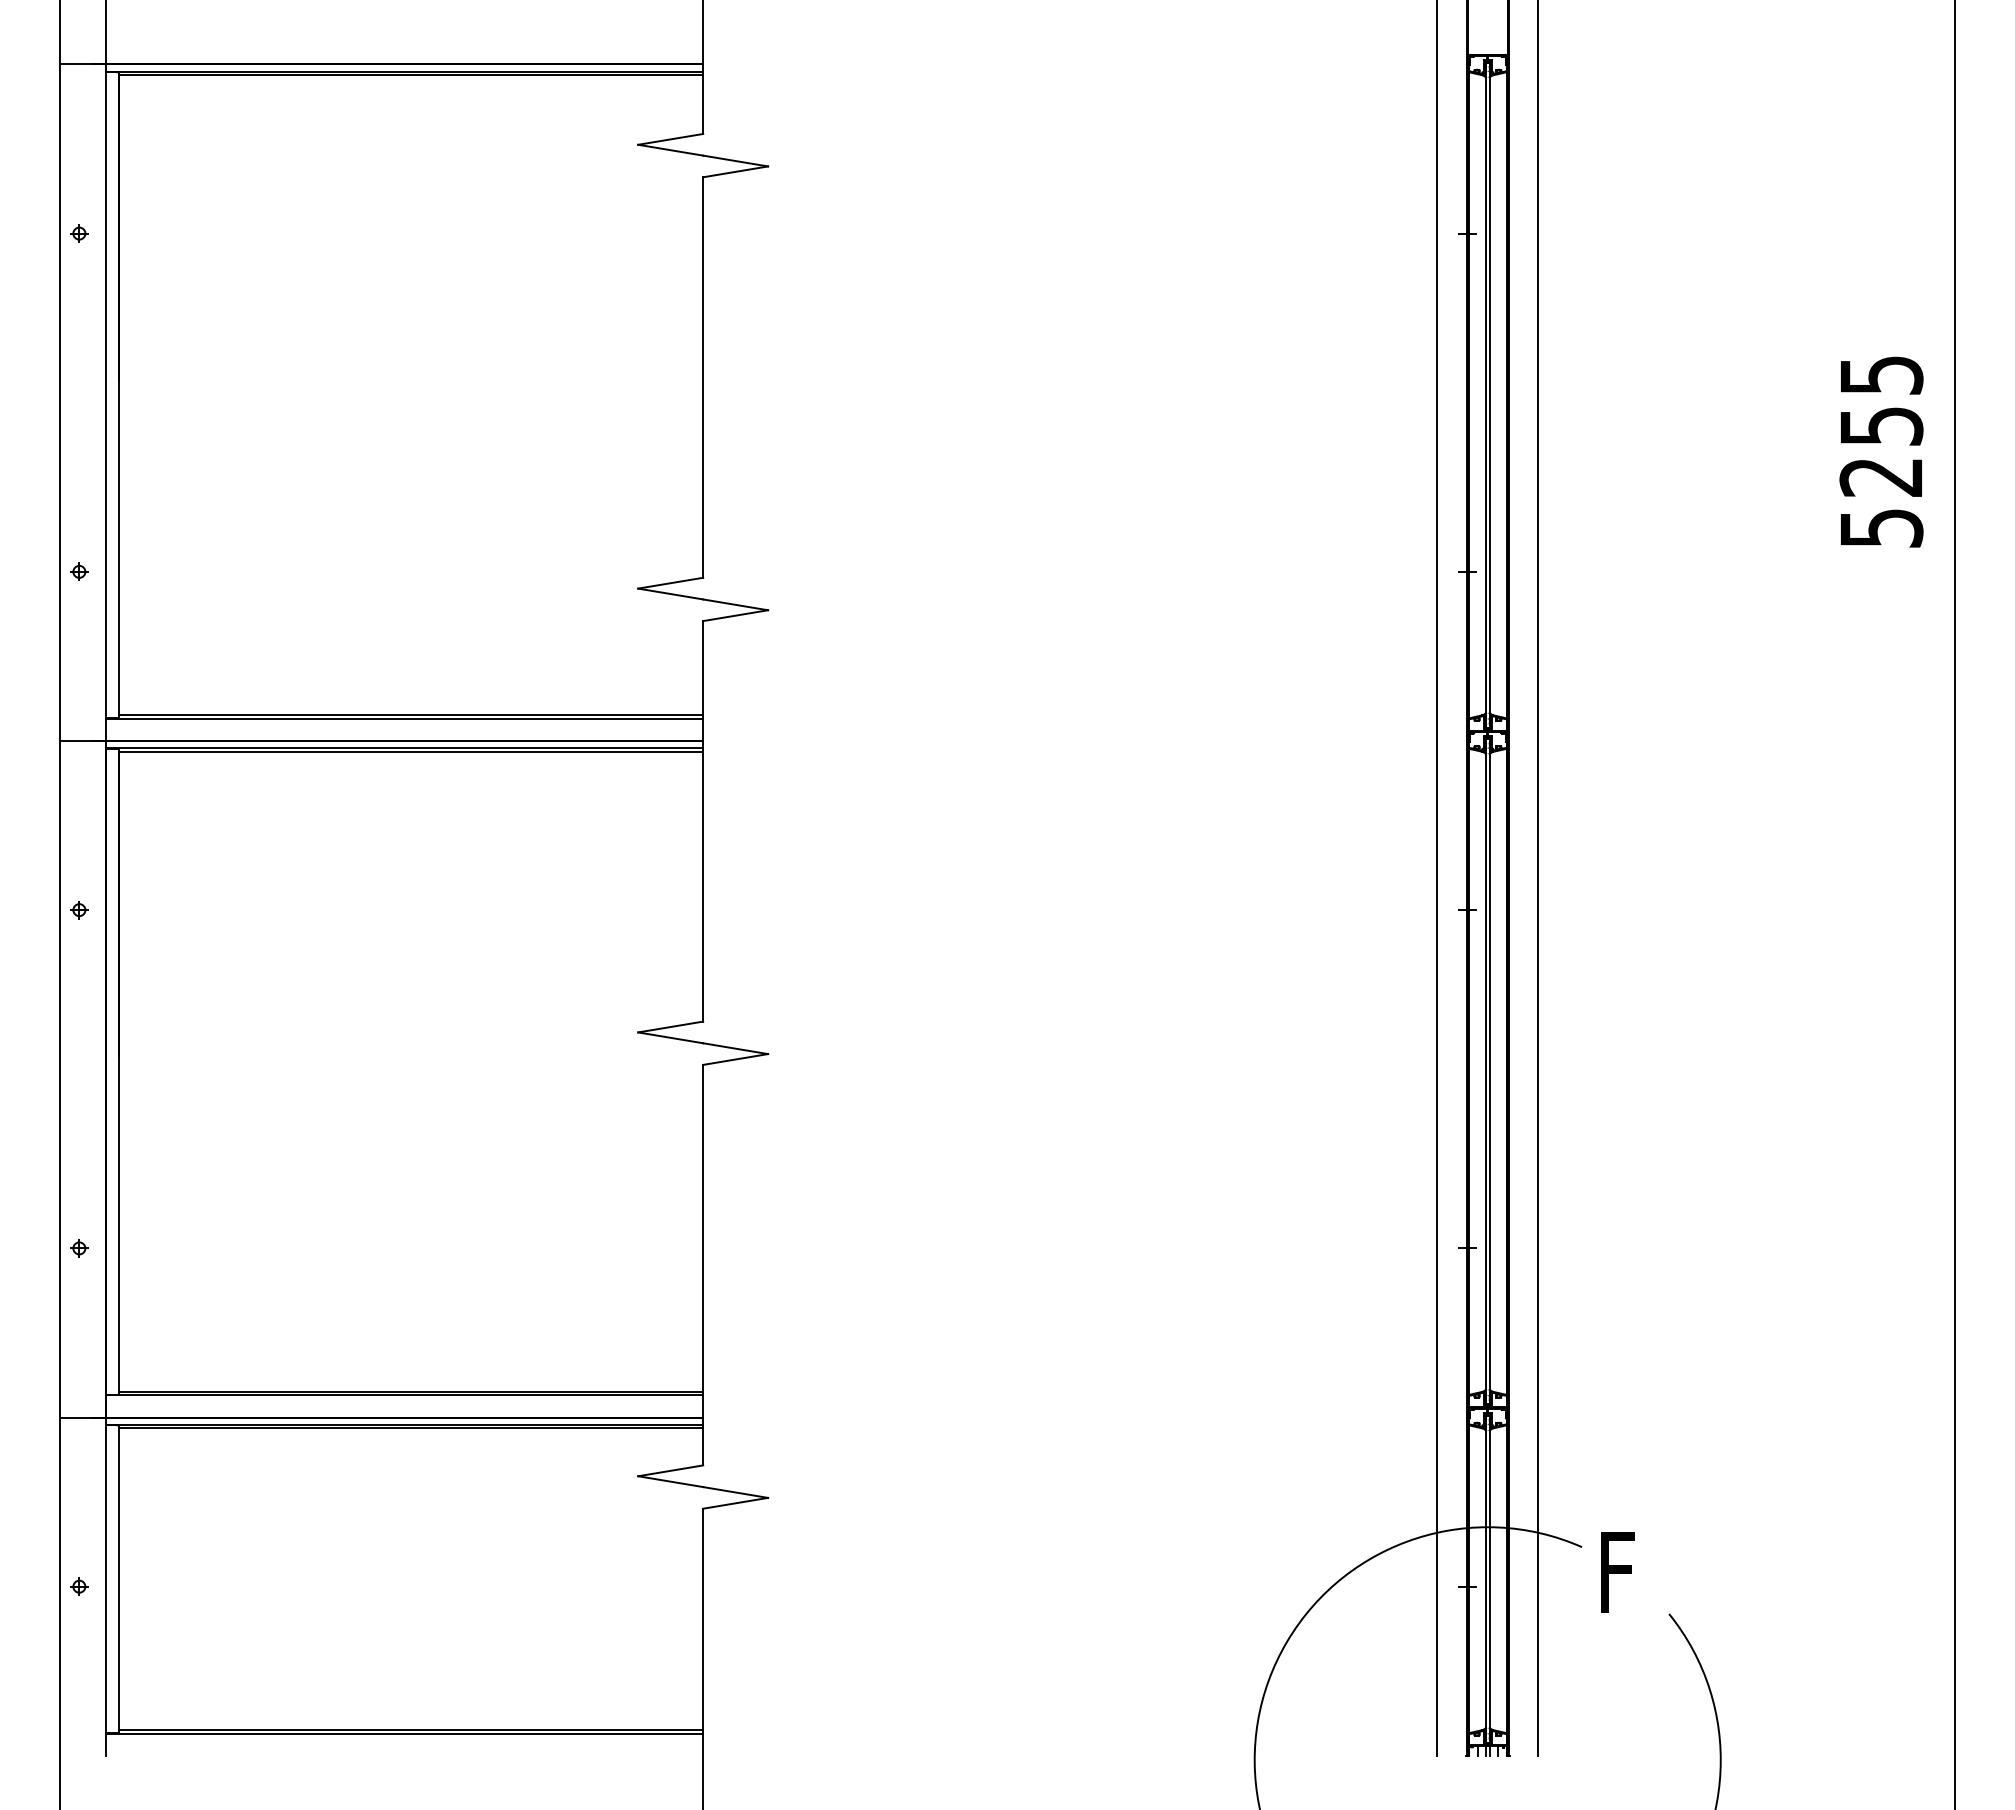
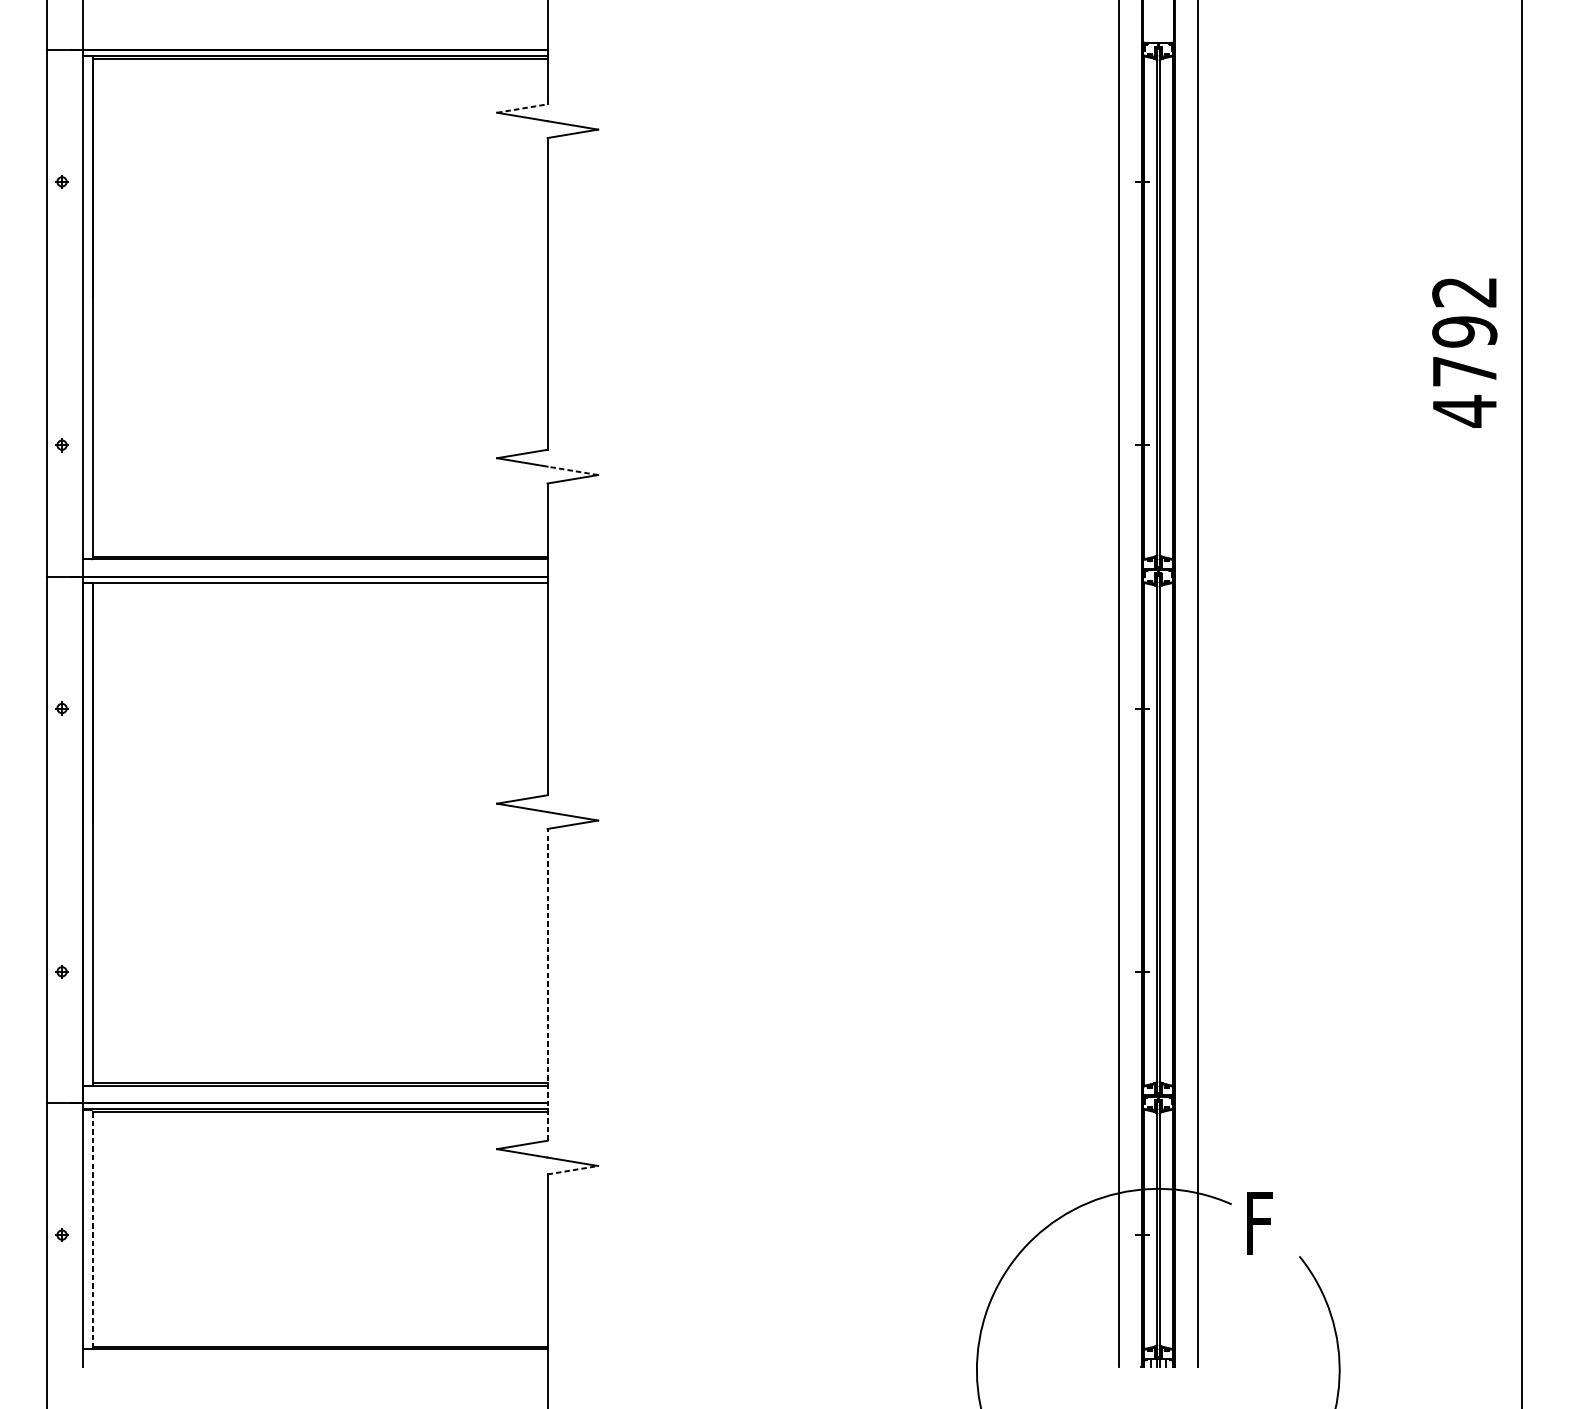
line: (670, 139) -> (522, 108), solid -> dashed
text: (1881, 452) -> (1464, 352), 5255 -> 4792
line: (735, 604) -> (572, 470), solid -> dashed
line: (411, 751) -> (320, 585), removed
line: (703, 1264) -> (547, 984), solid -> dashed
line: (735, 1503) -> (572, 1170), solid -> dashed
line: (119, 1578) -> (93, 1228), solid -> dashed

